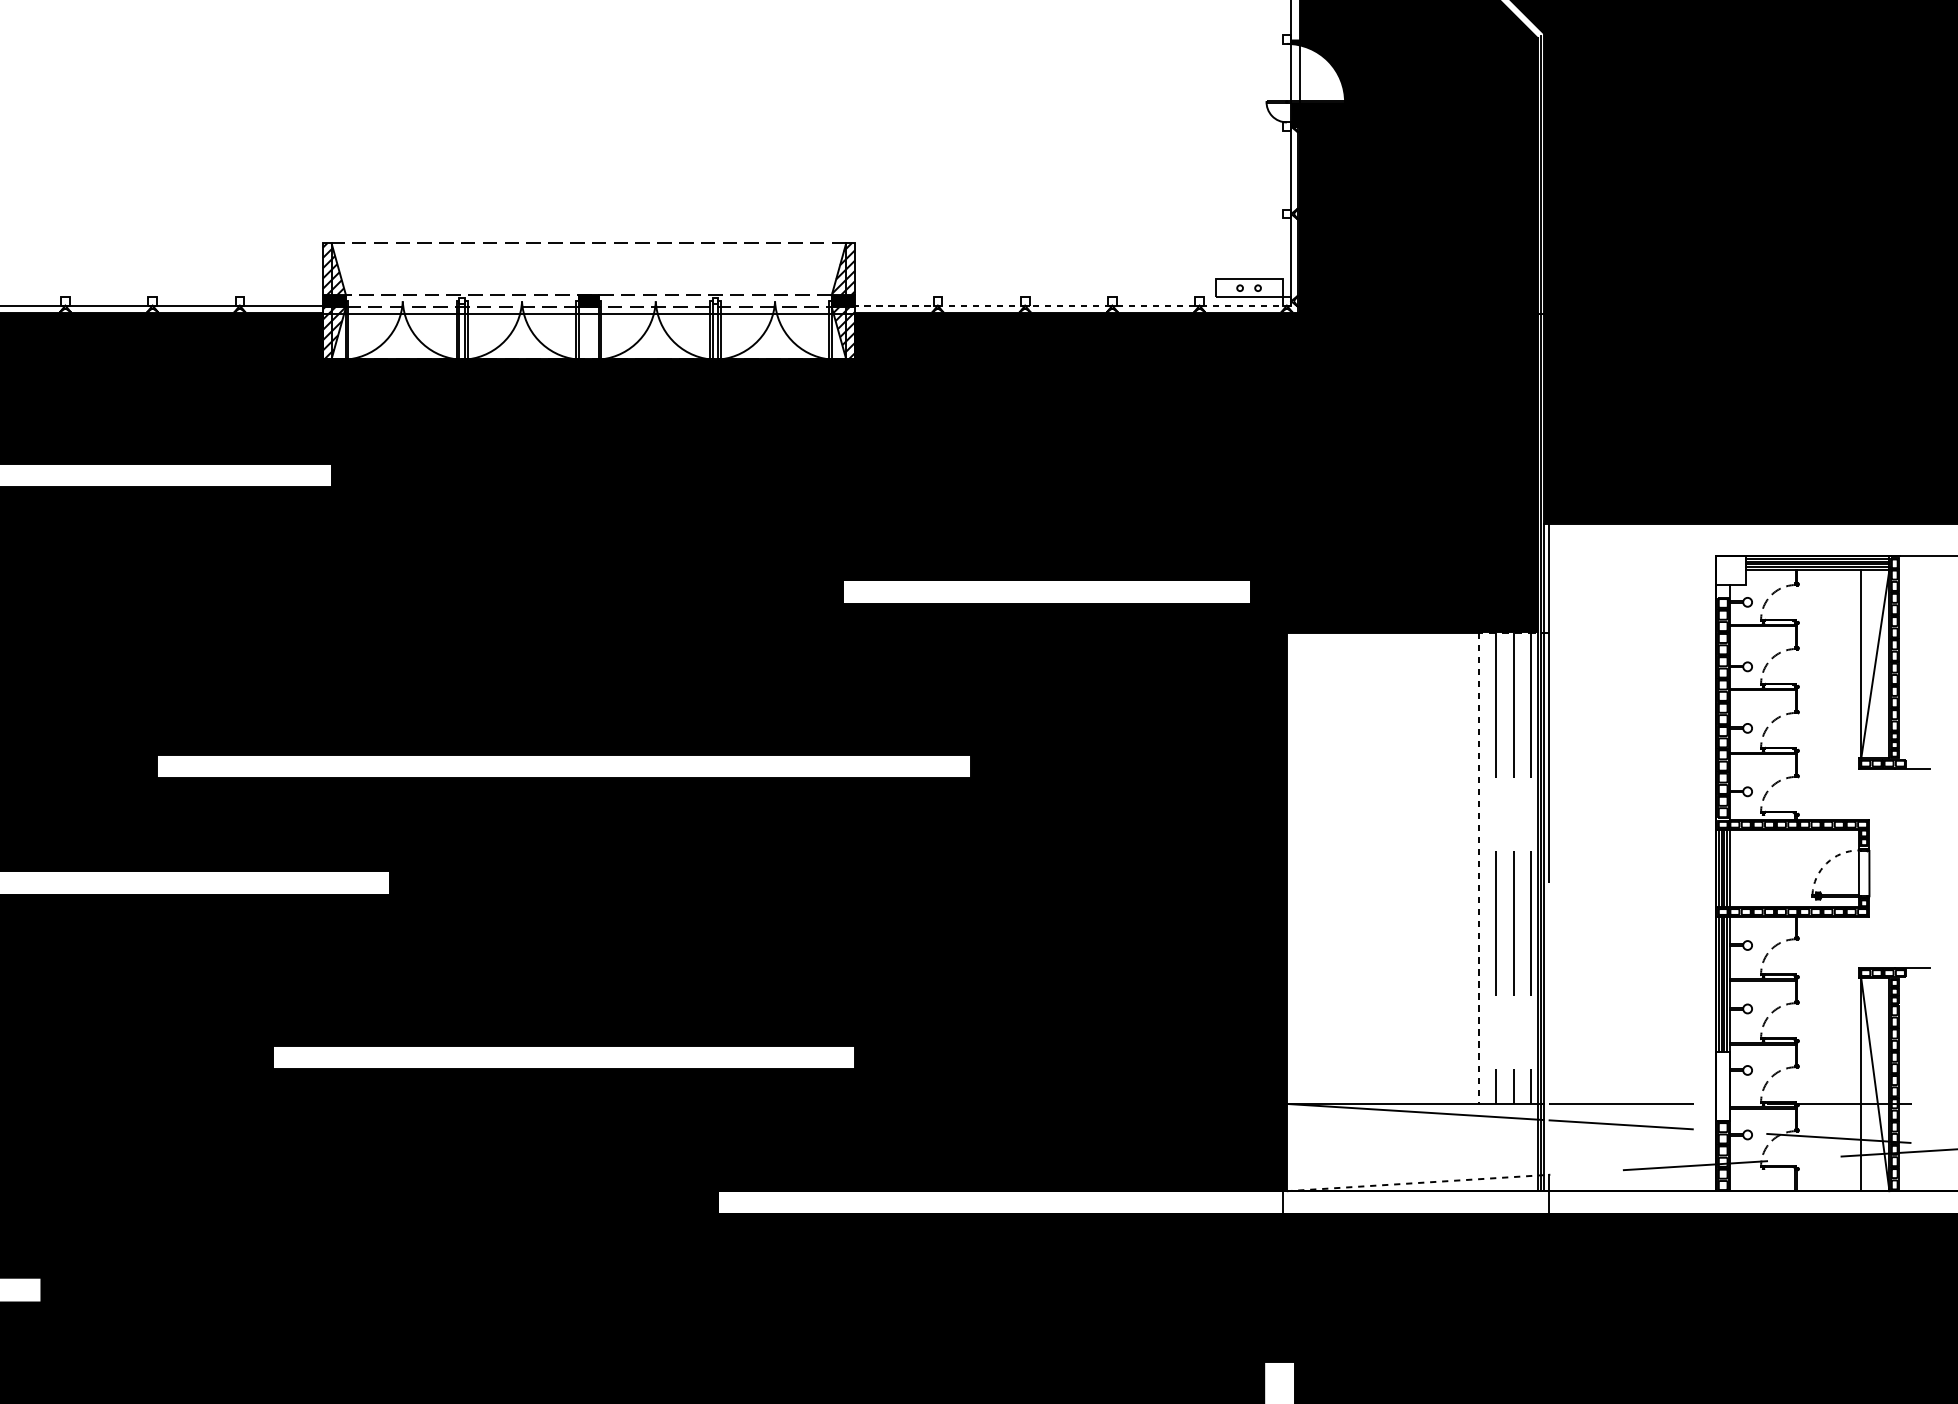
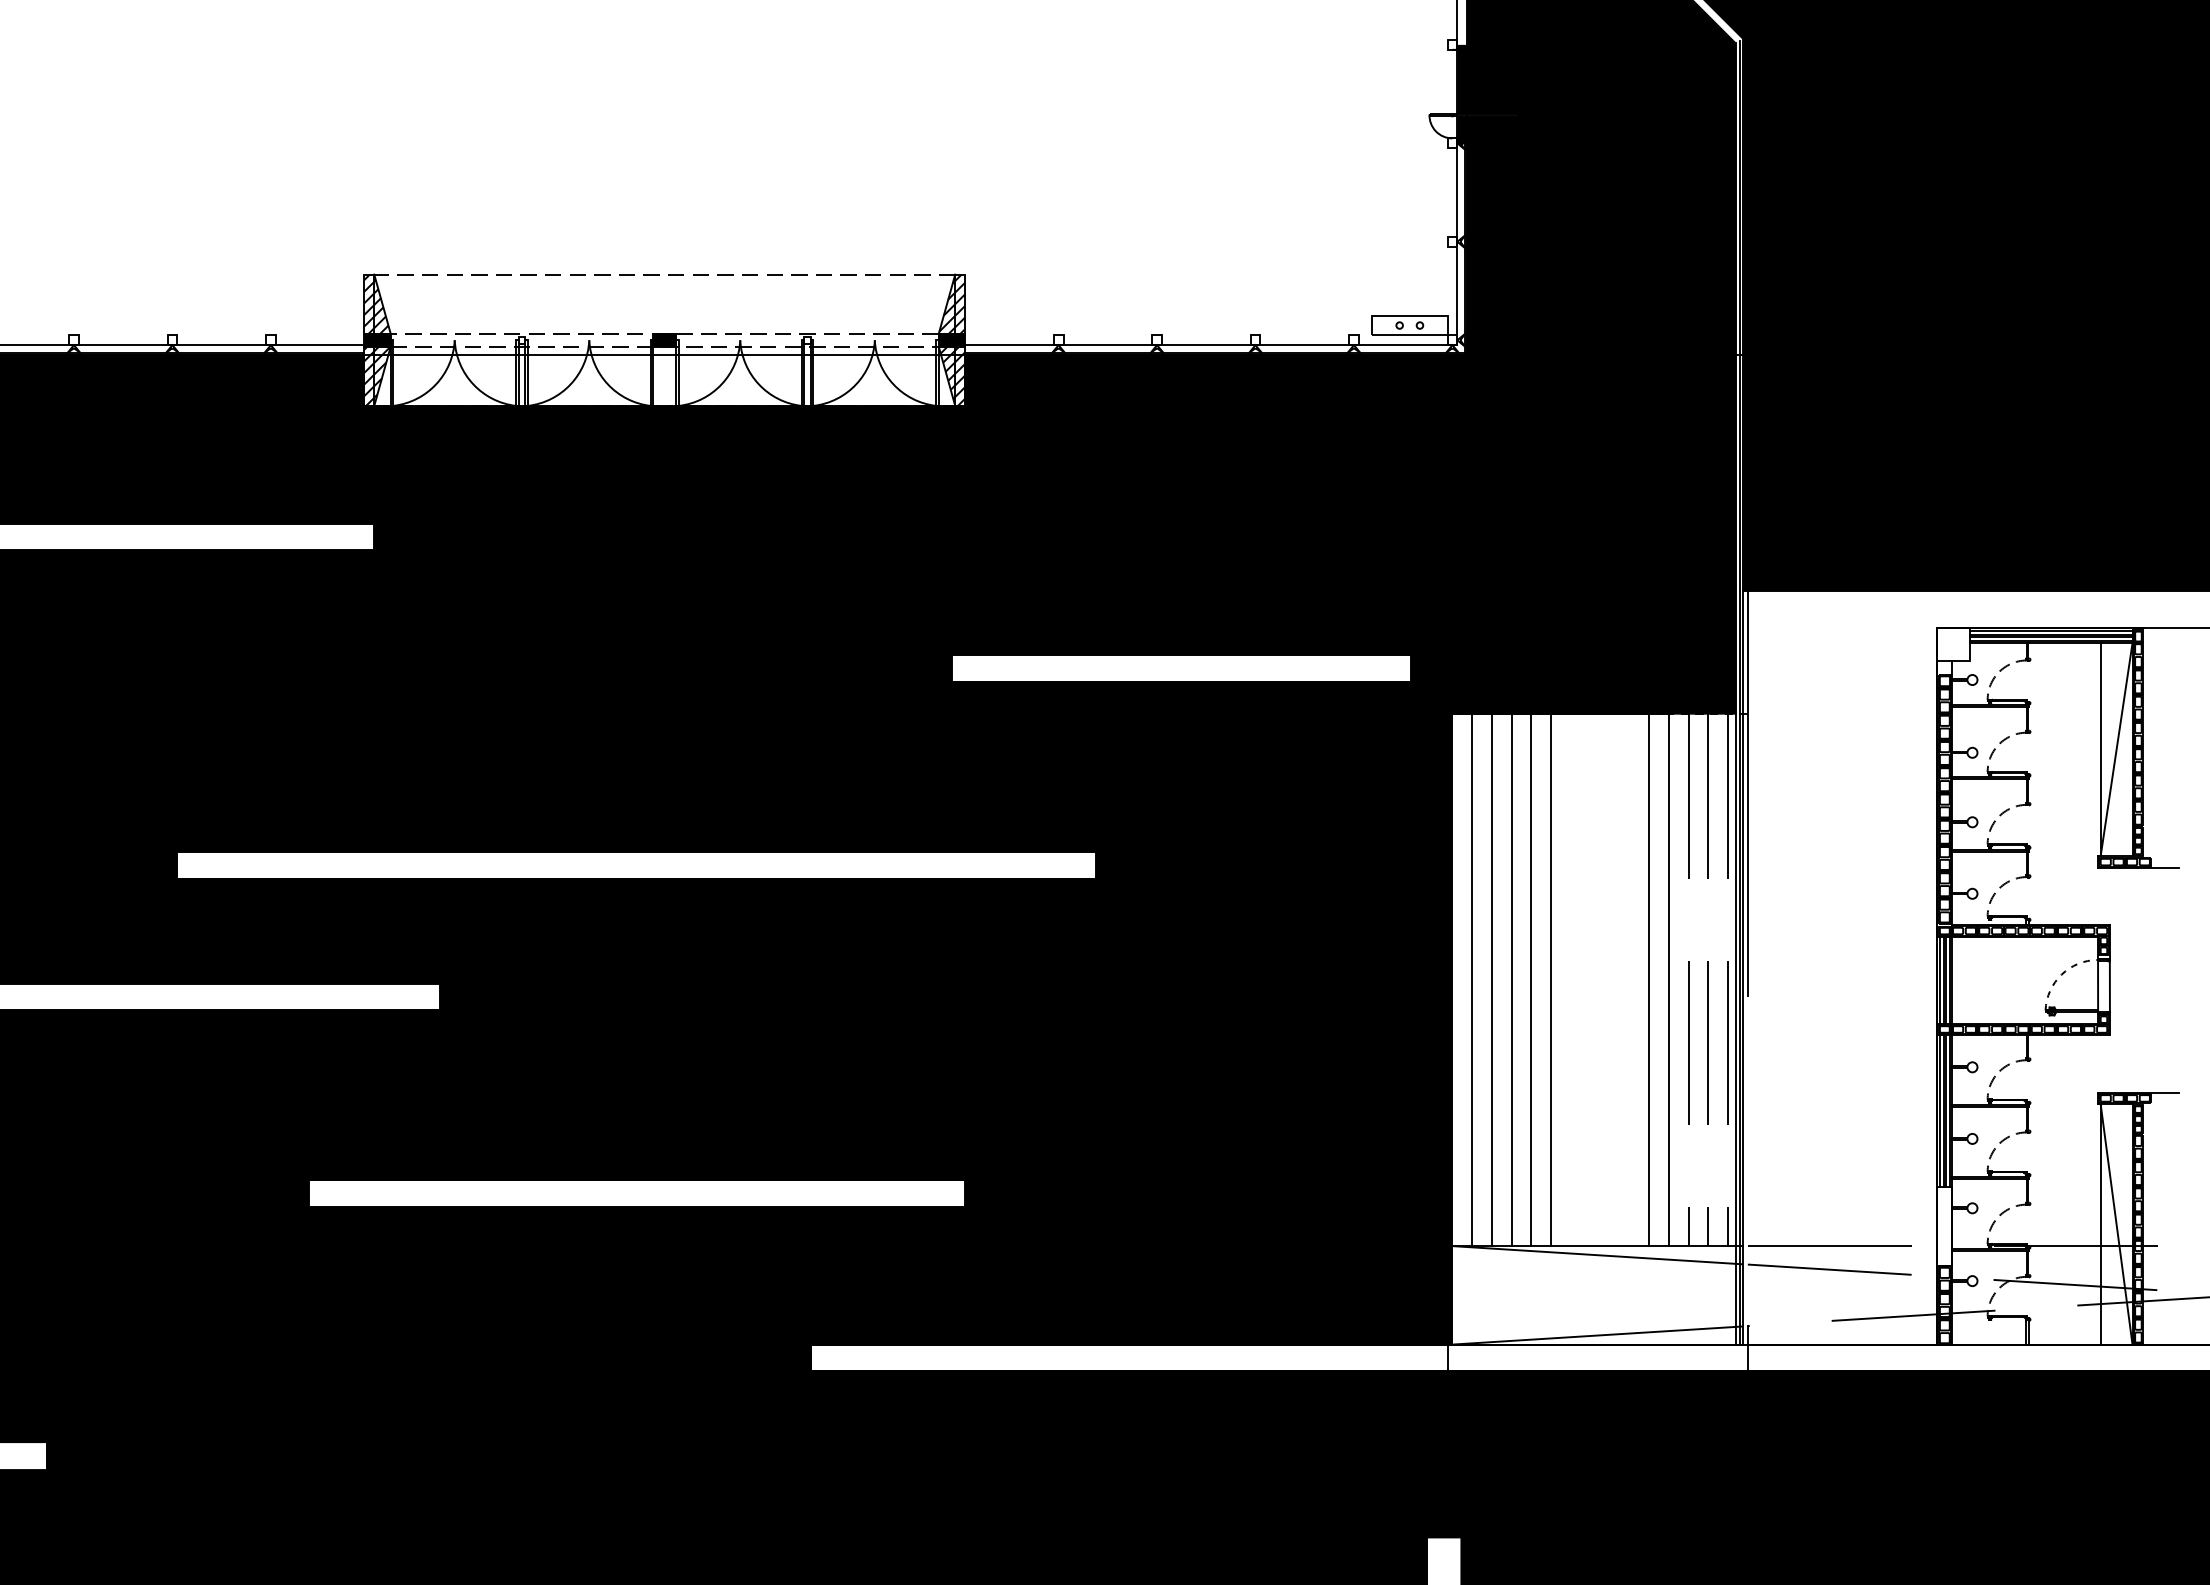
fill: (1317, 71) -> (1487, 81), added
line: (1072, 305) -> (1210, 345), dashed -> solid
line: (1304, 868) -> (1472, 980), added
line: (1321, 868) -> (1491, 980), added
line: (1339, 868) -> (1511, 980), added
line: (1356, 868) -> (1531, 980), added
line: (1373, 868) -> (1550, 980), added
line: (1461, 868) -> (1649, 980), added
line: (1479, 868) -> (1669, 980), dashed -> solid
line: (1415, 1183) -> (1597, 1335), dashed -> solid

